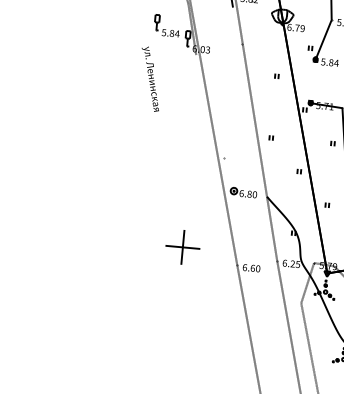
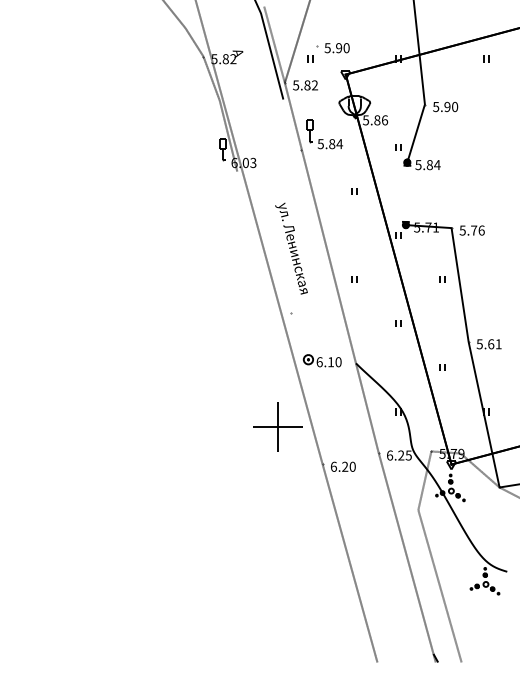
part: (167, 26) -> (324, 134), moved
text: (296, 28) -> (375, 120), 6.79 -> 5.86
text: (150, 79) -> (291, 248), moved
text: (249, 194) -> (331, 362), 6.80 -> 6.10
part: (182, 246) -> (277, 426), moved
text: (253, 268) -> (345, 466), 6.60 -> 6.20

